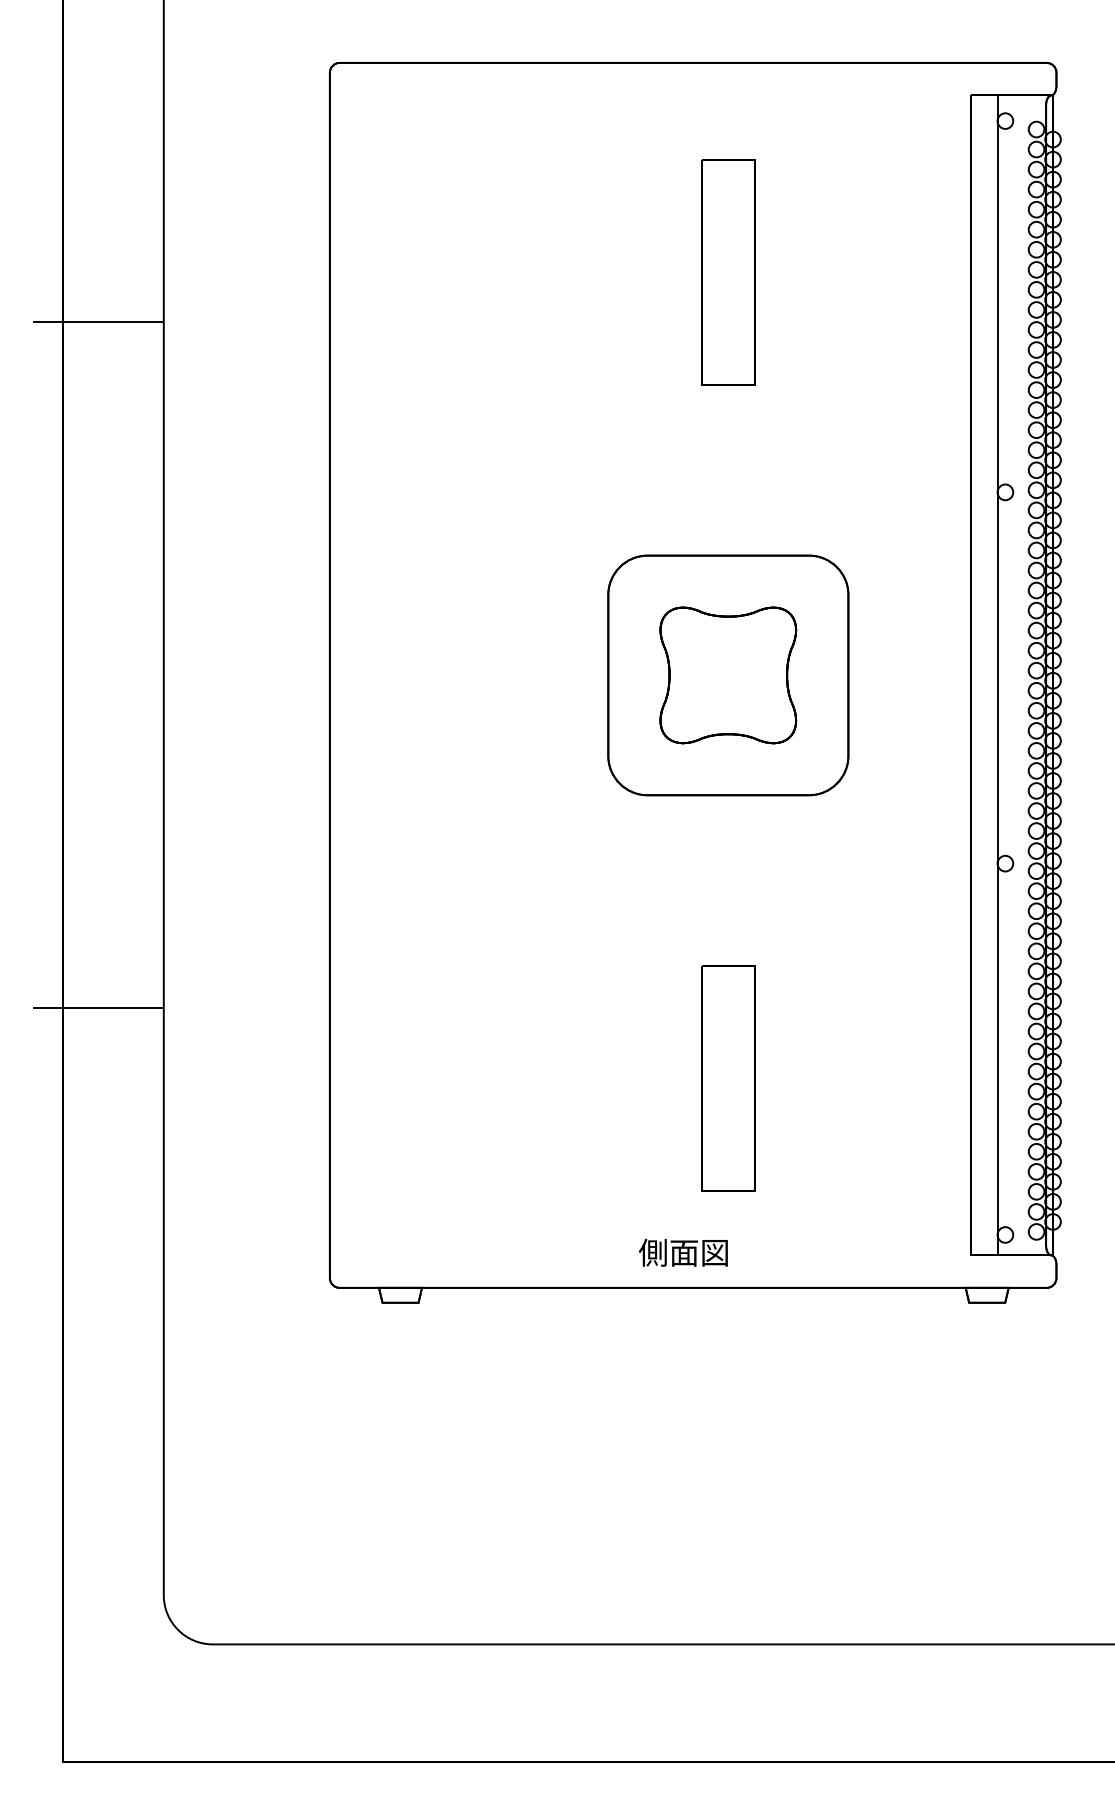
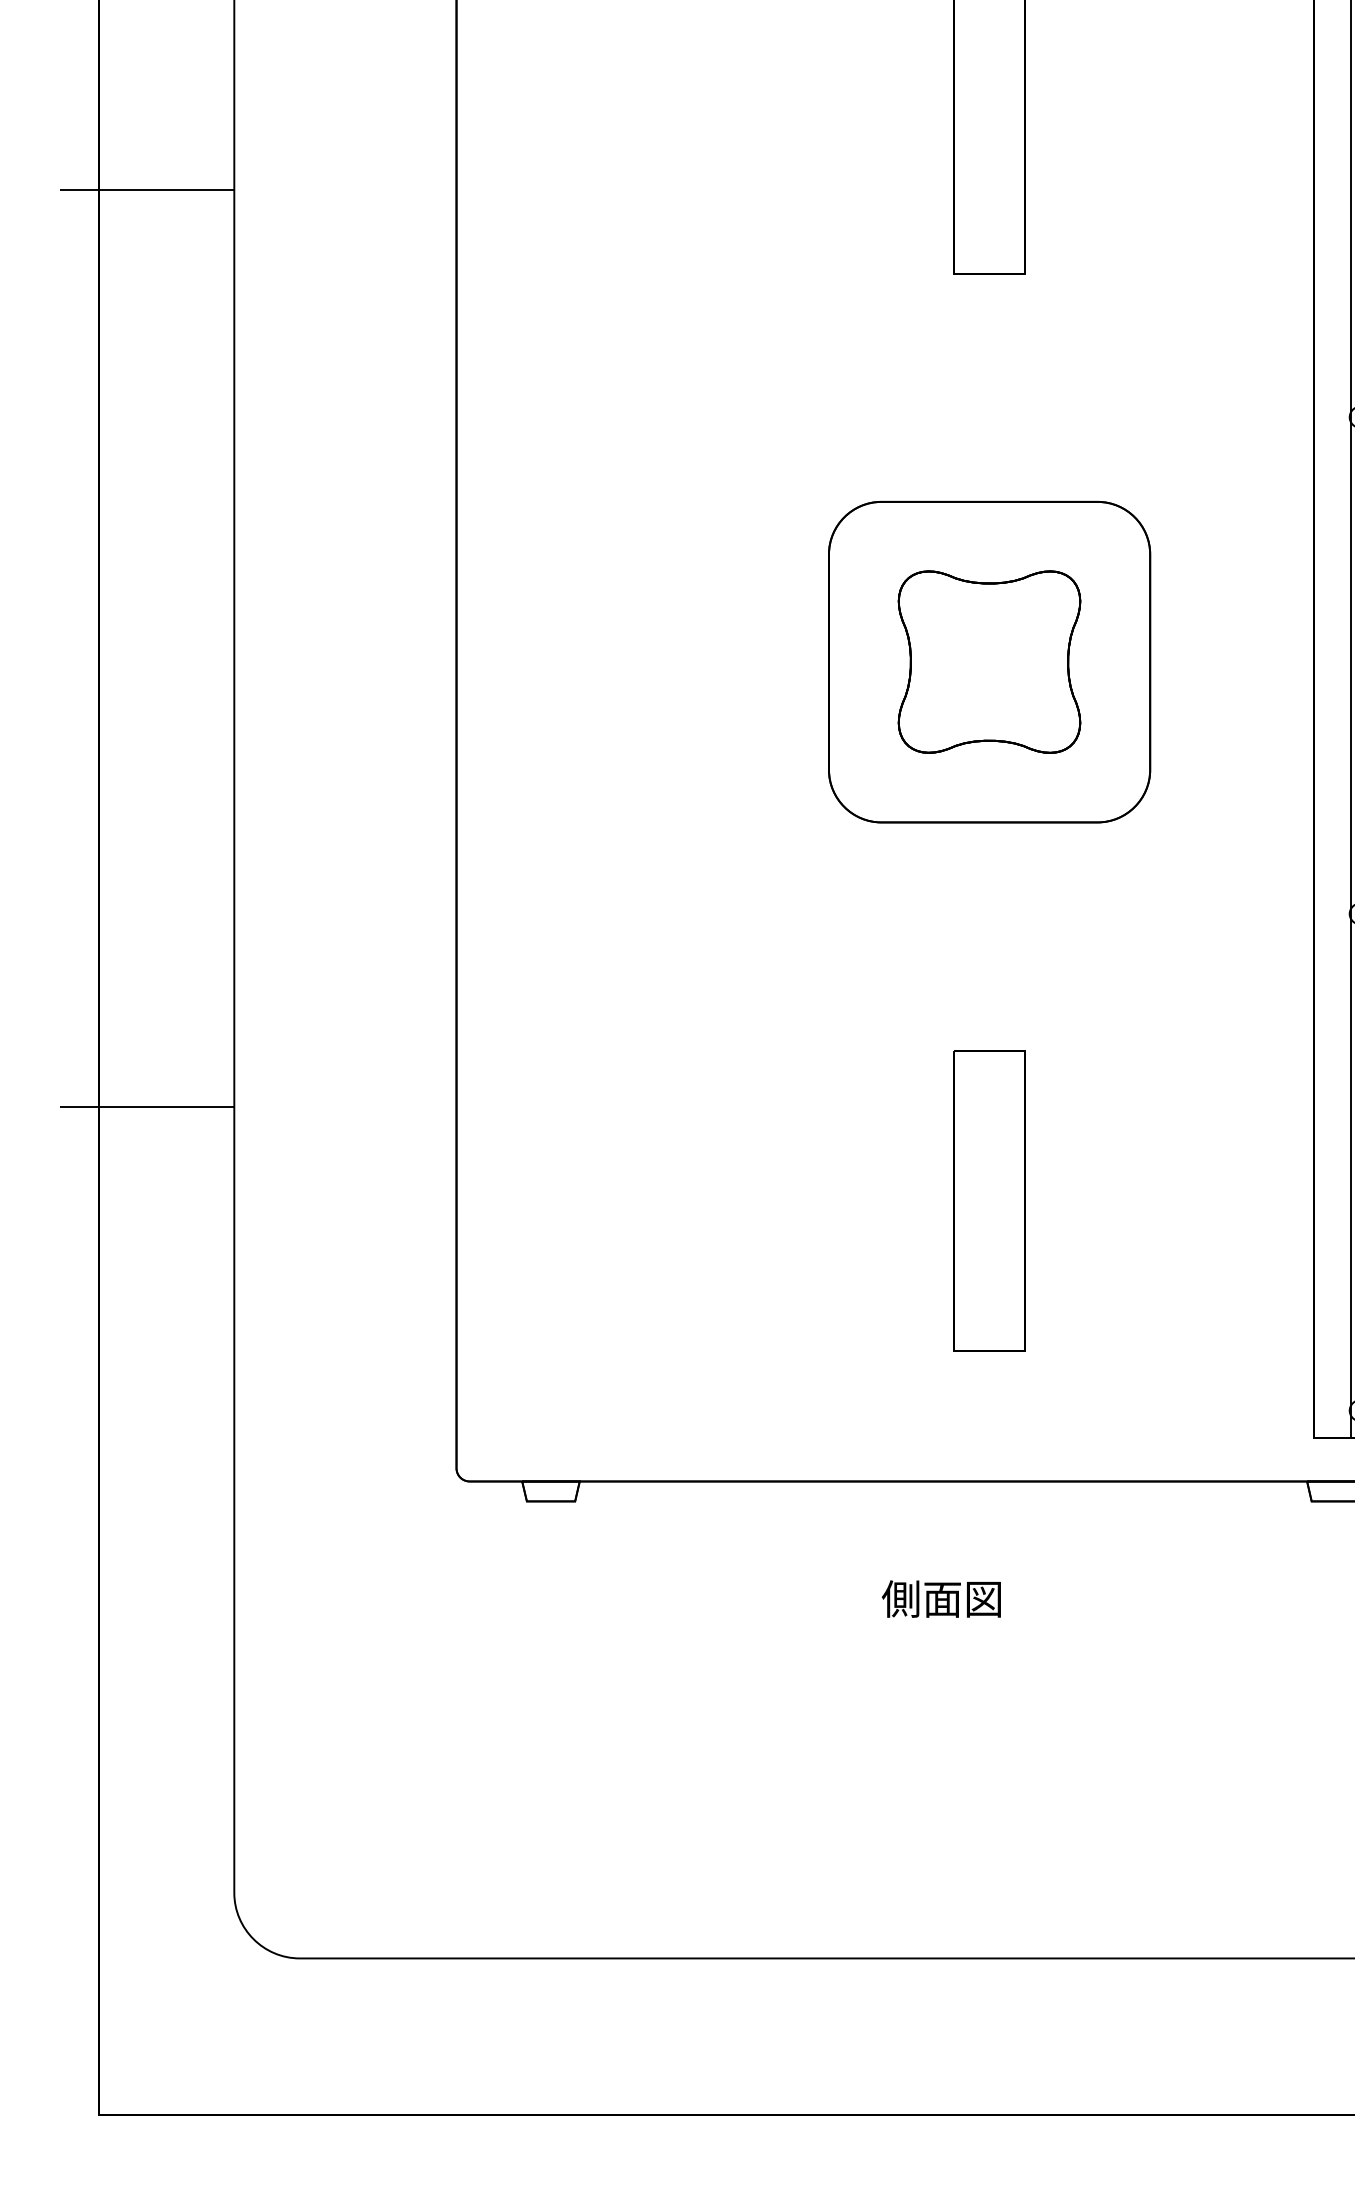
text: (682, 1252) -> (940, 1598), moved

